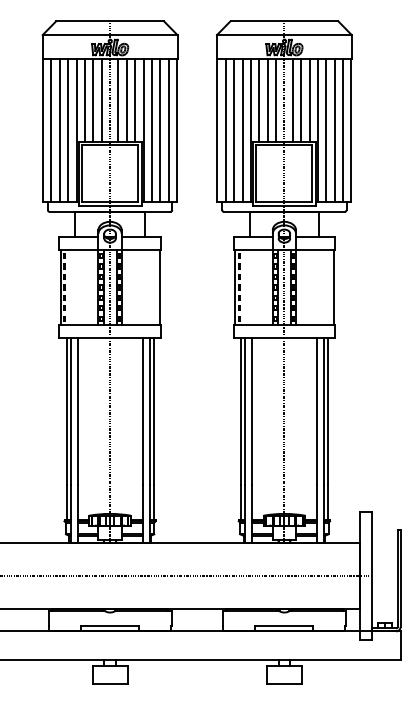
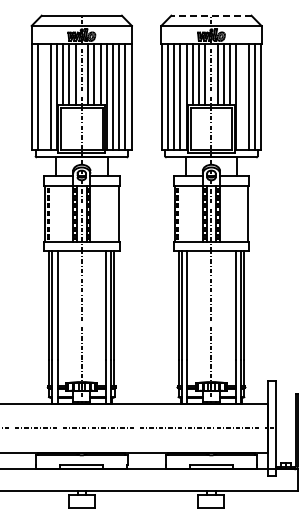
line: (283, 21) -> (210, 15), solid -> dashed
line: (59, 131) -> (44, 97), removed
line: (326, 131) -> (242, 97), removed

